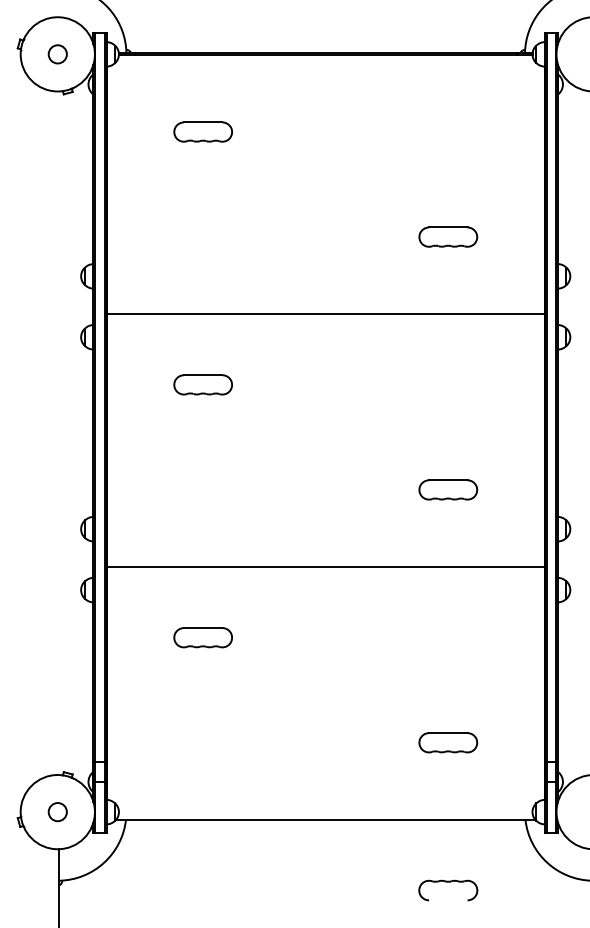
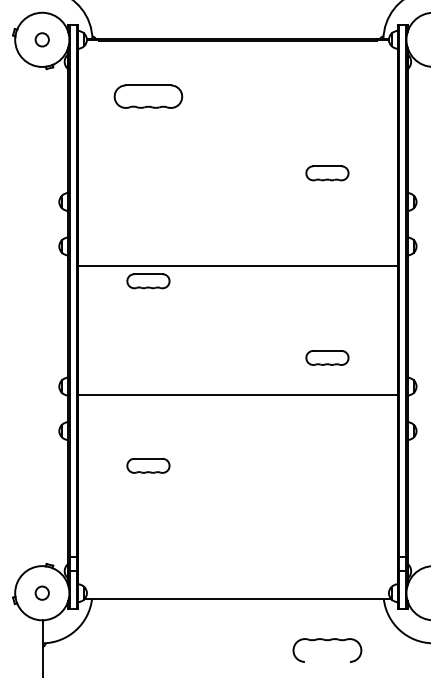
part: (203, 131) -> (148, 96), size x1.6
line: (325, 314) -> (237, 265), moved
line: (325, 567) -> (237, 395), moved
part: (448, 742) -> (327, 542), removed
part: (448, 890) -> (327, 650), size x1.6

